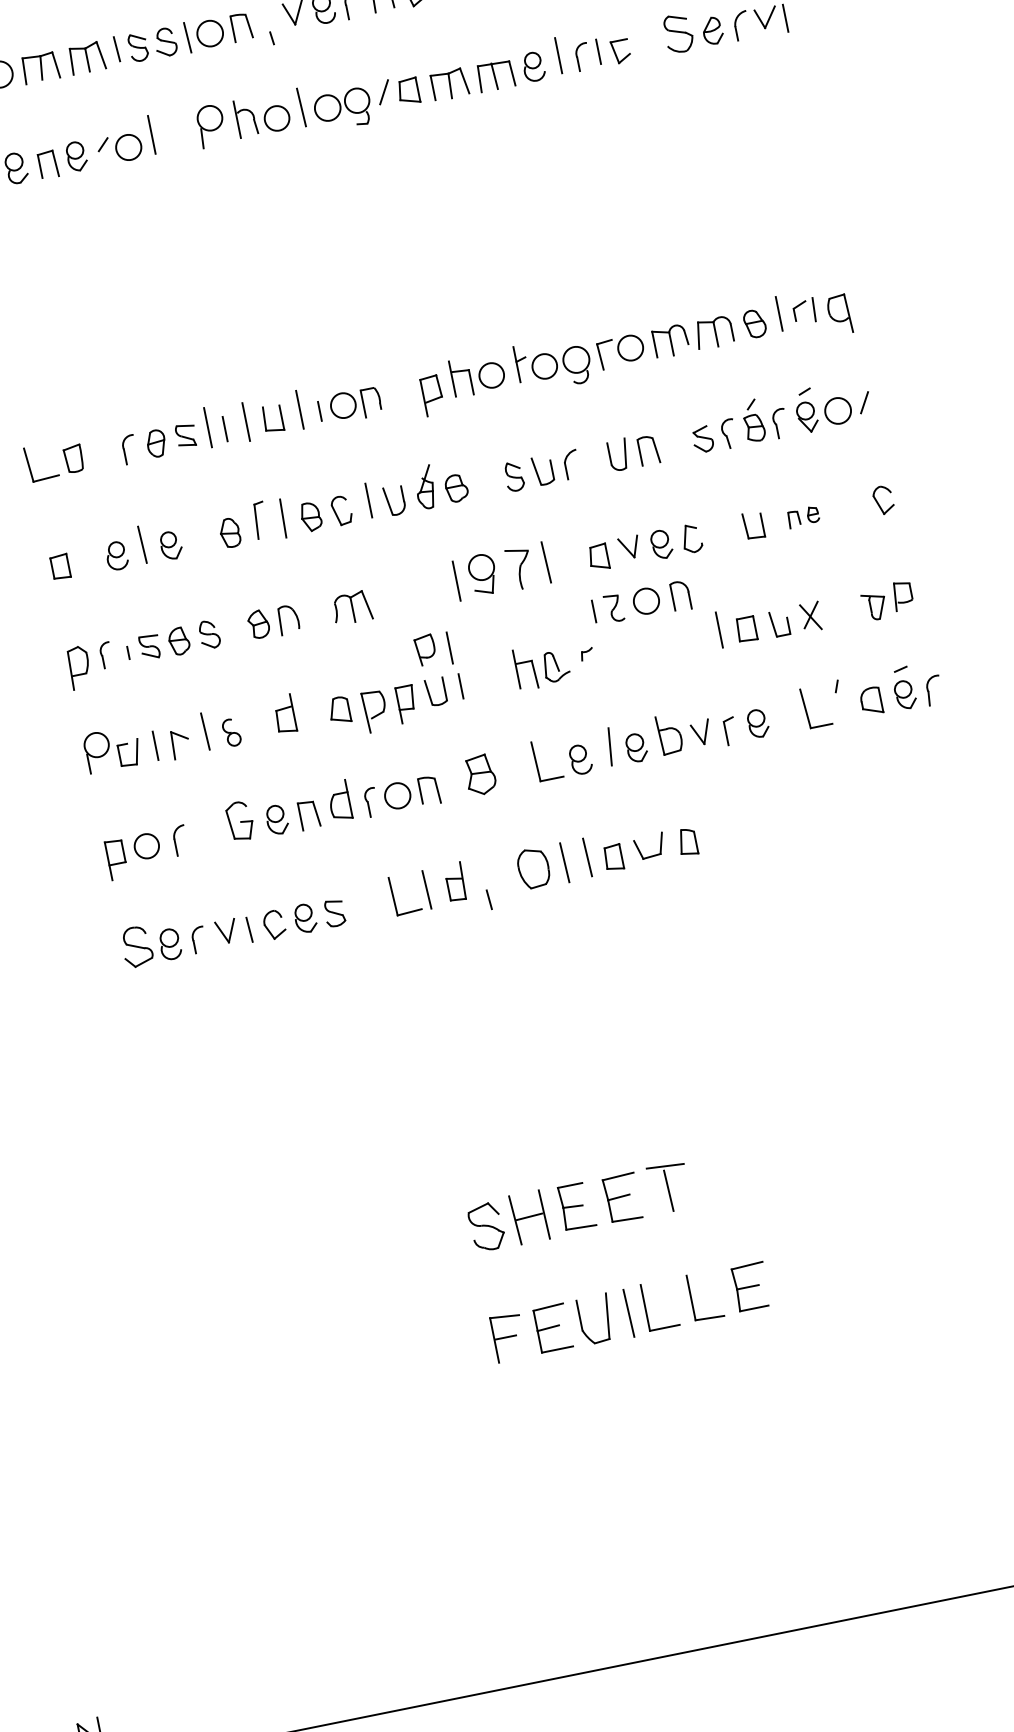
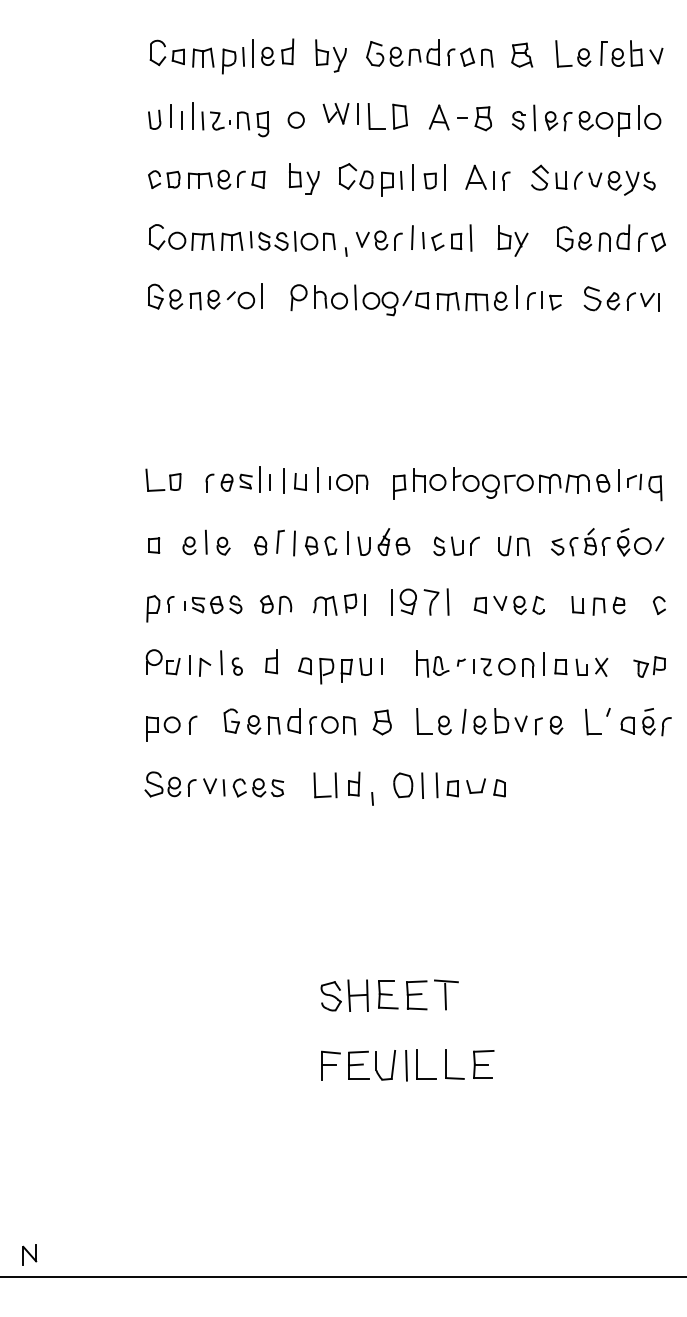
part: (802, 516) -> (608, 605), size x1.67
part: (641, 603) -> (503, 667), moved
part: (432, 650) -> (354, 604), moved

